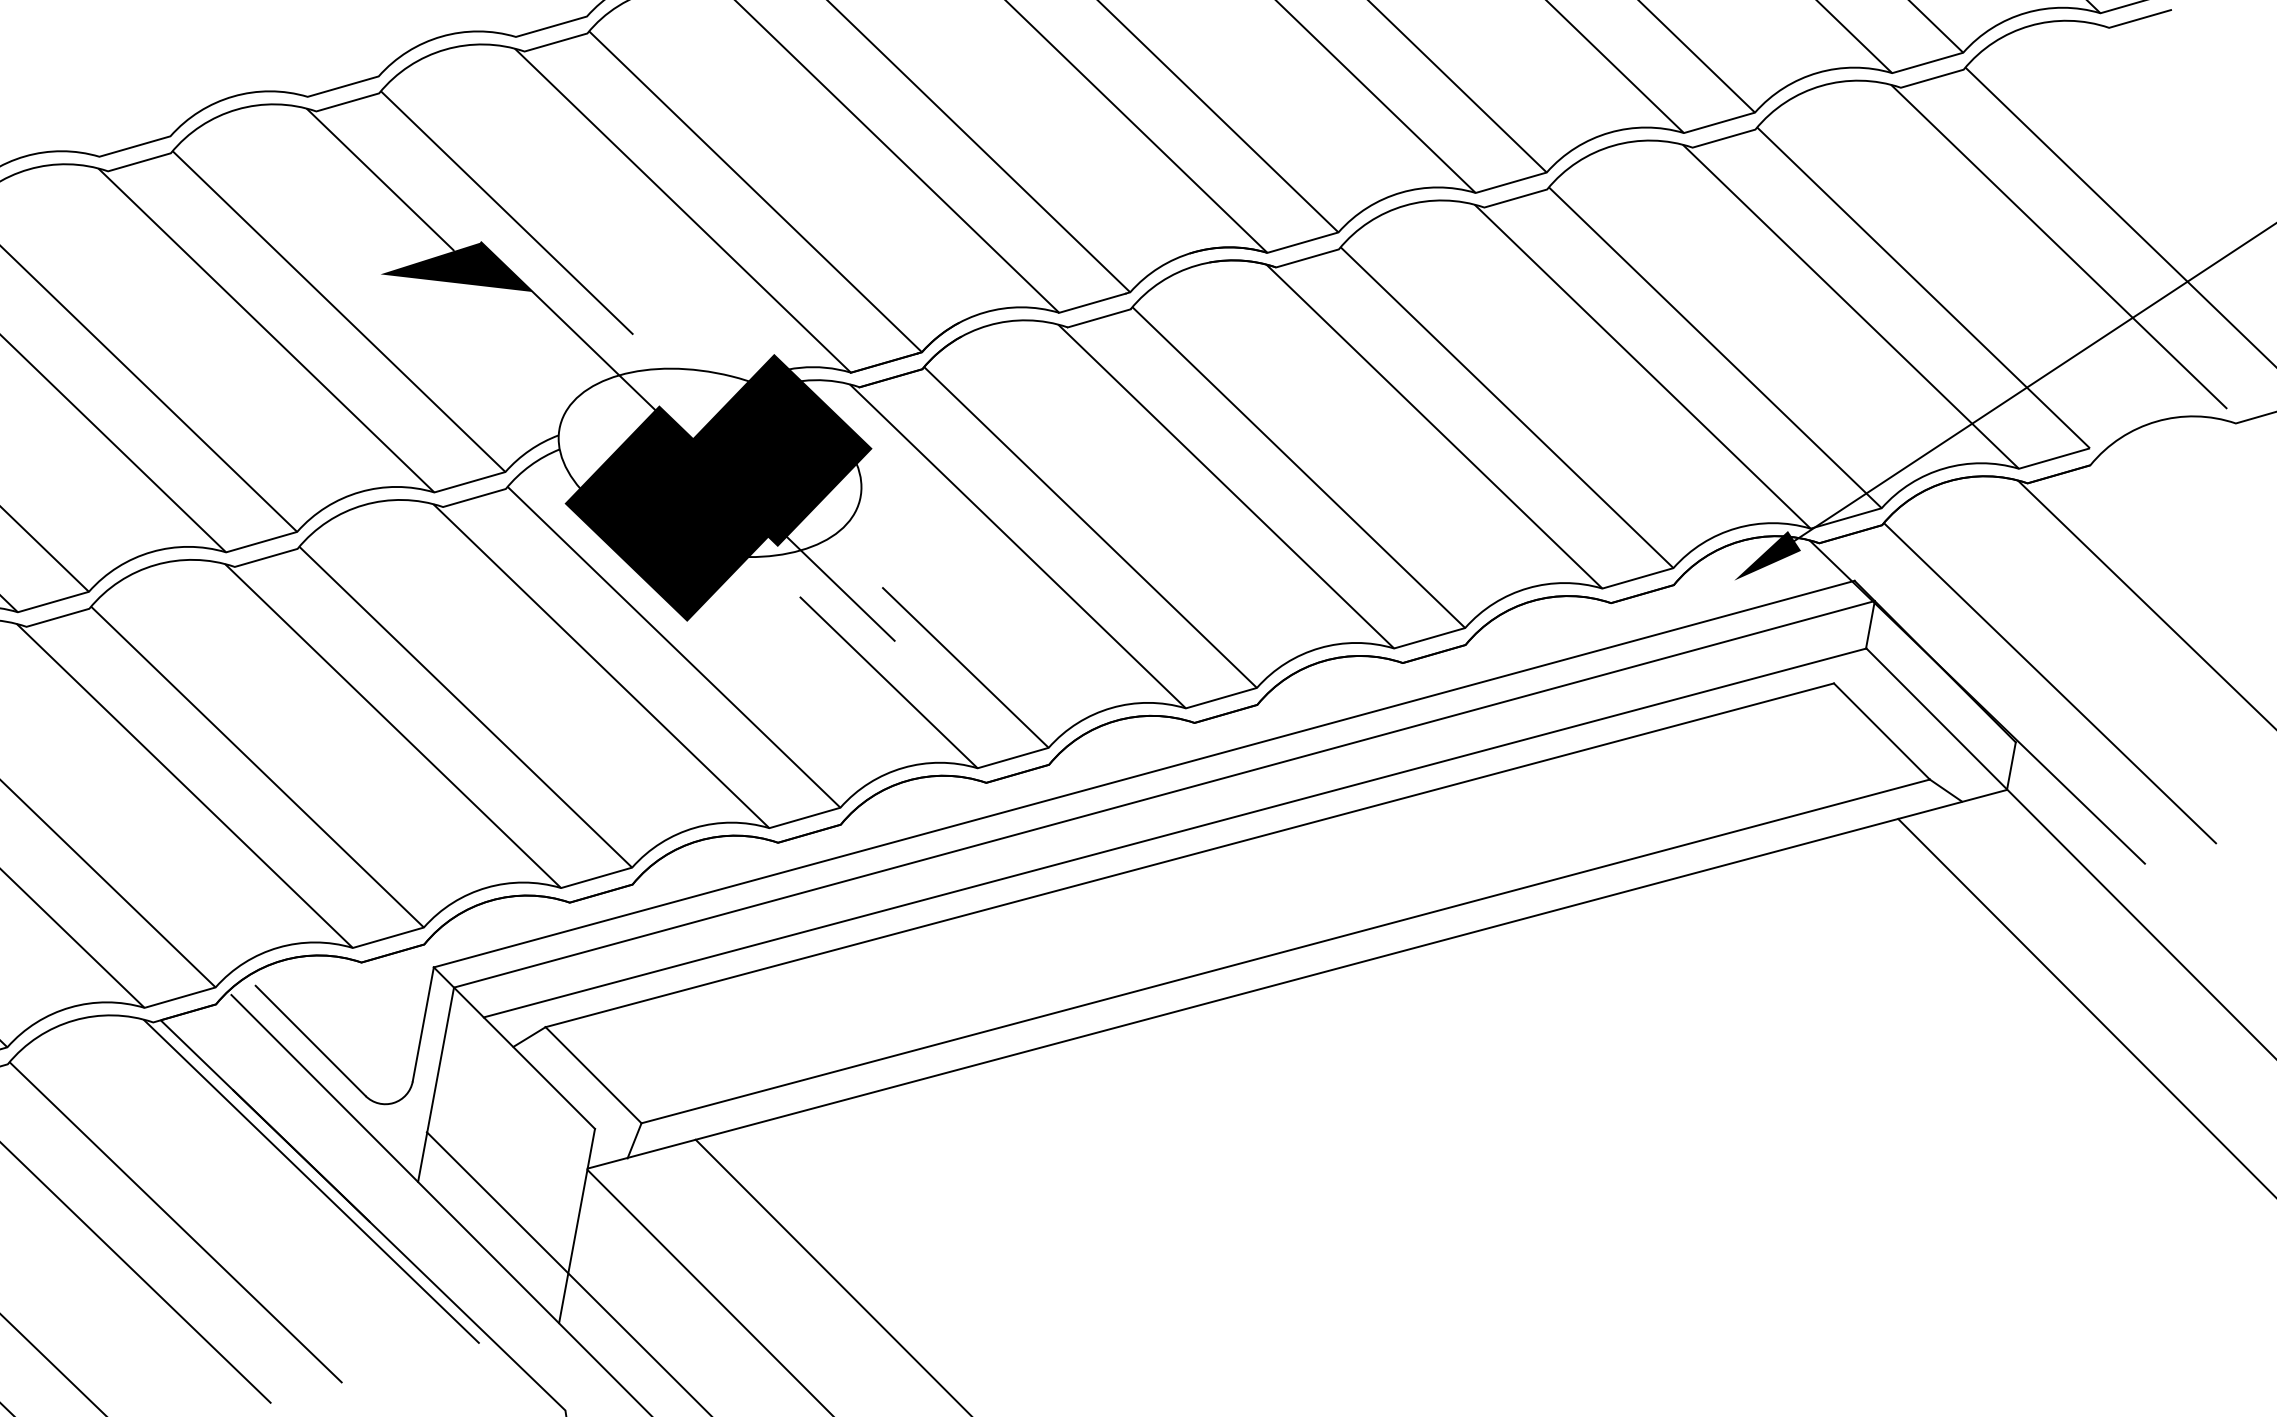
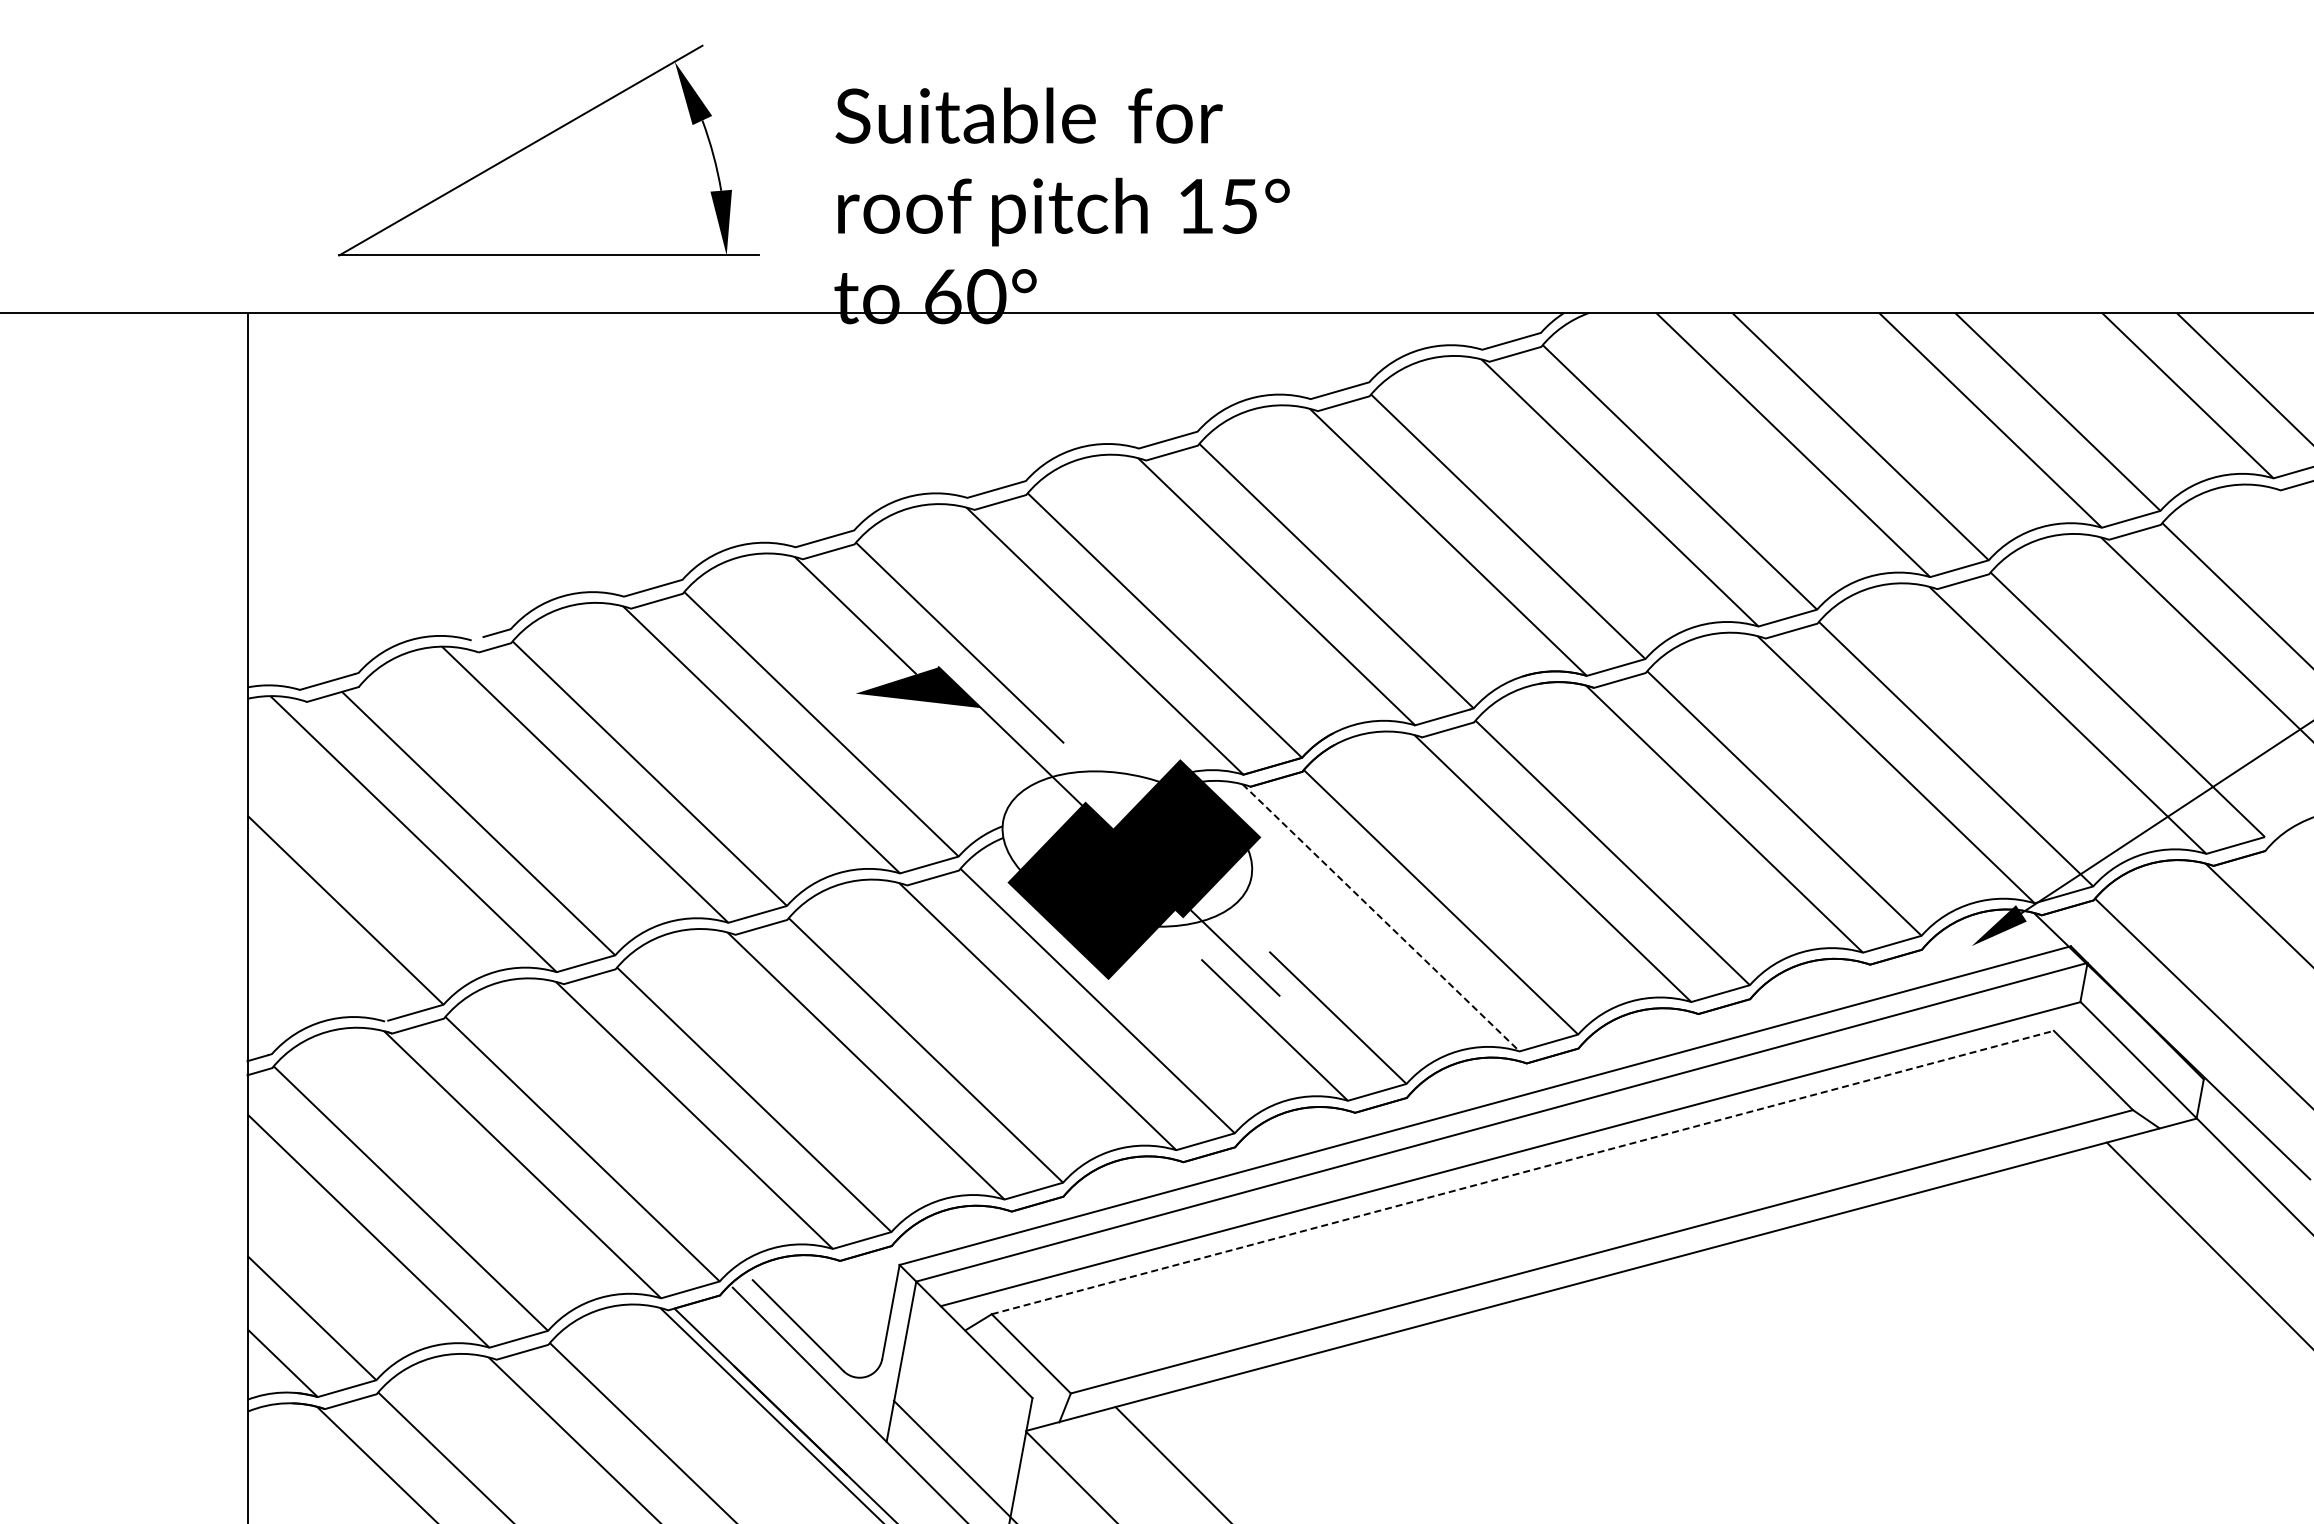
line: (1018, 547) -> (1381, 918), solid -> dashed
line: (1189, 855) -> (1522, 1172), solid -> dashed

